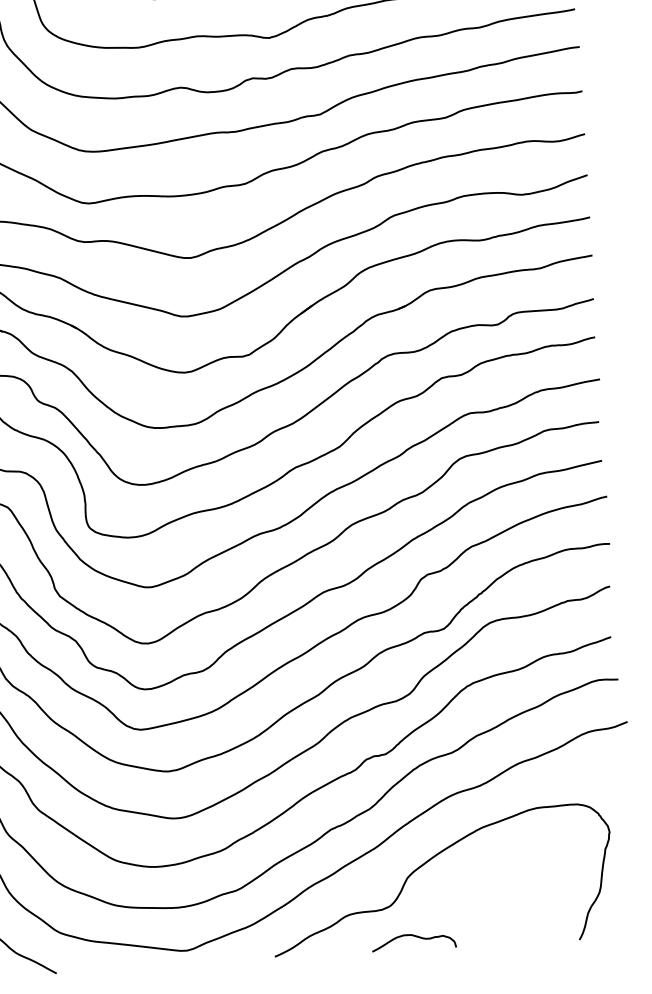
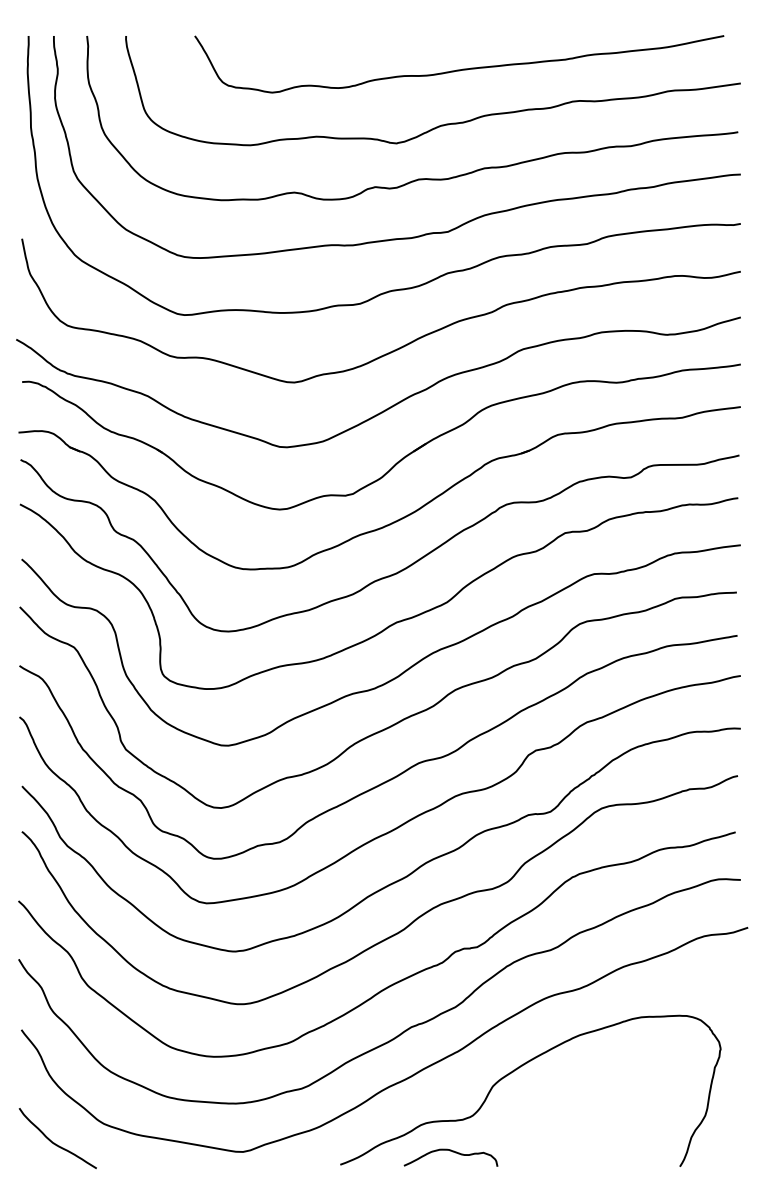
curve: (415, 937) -> (452, 1152), moved

